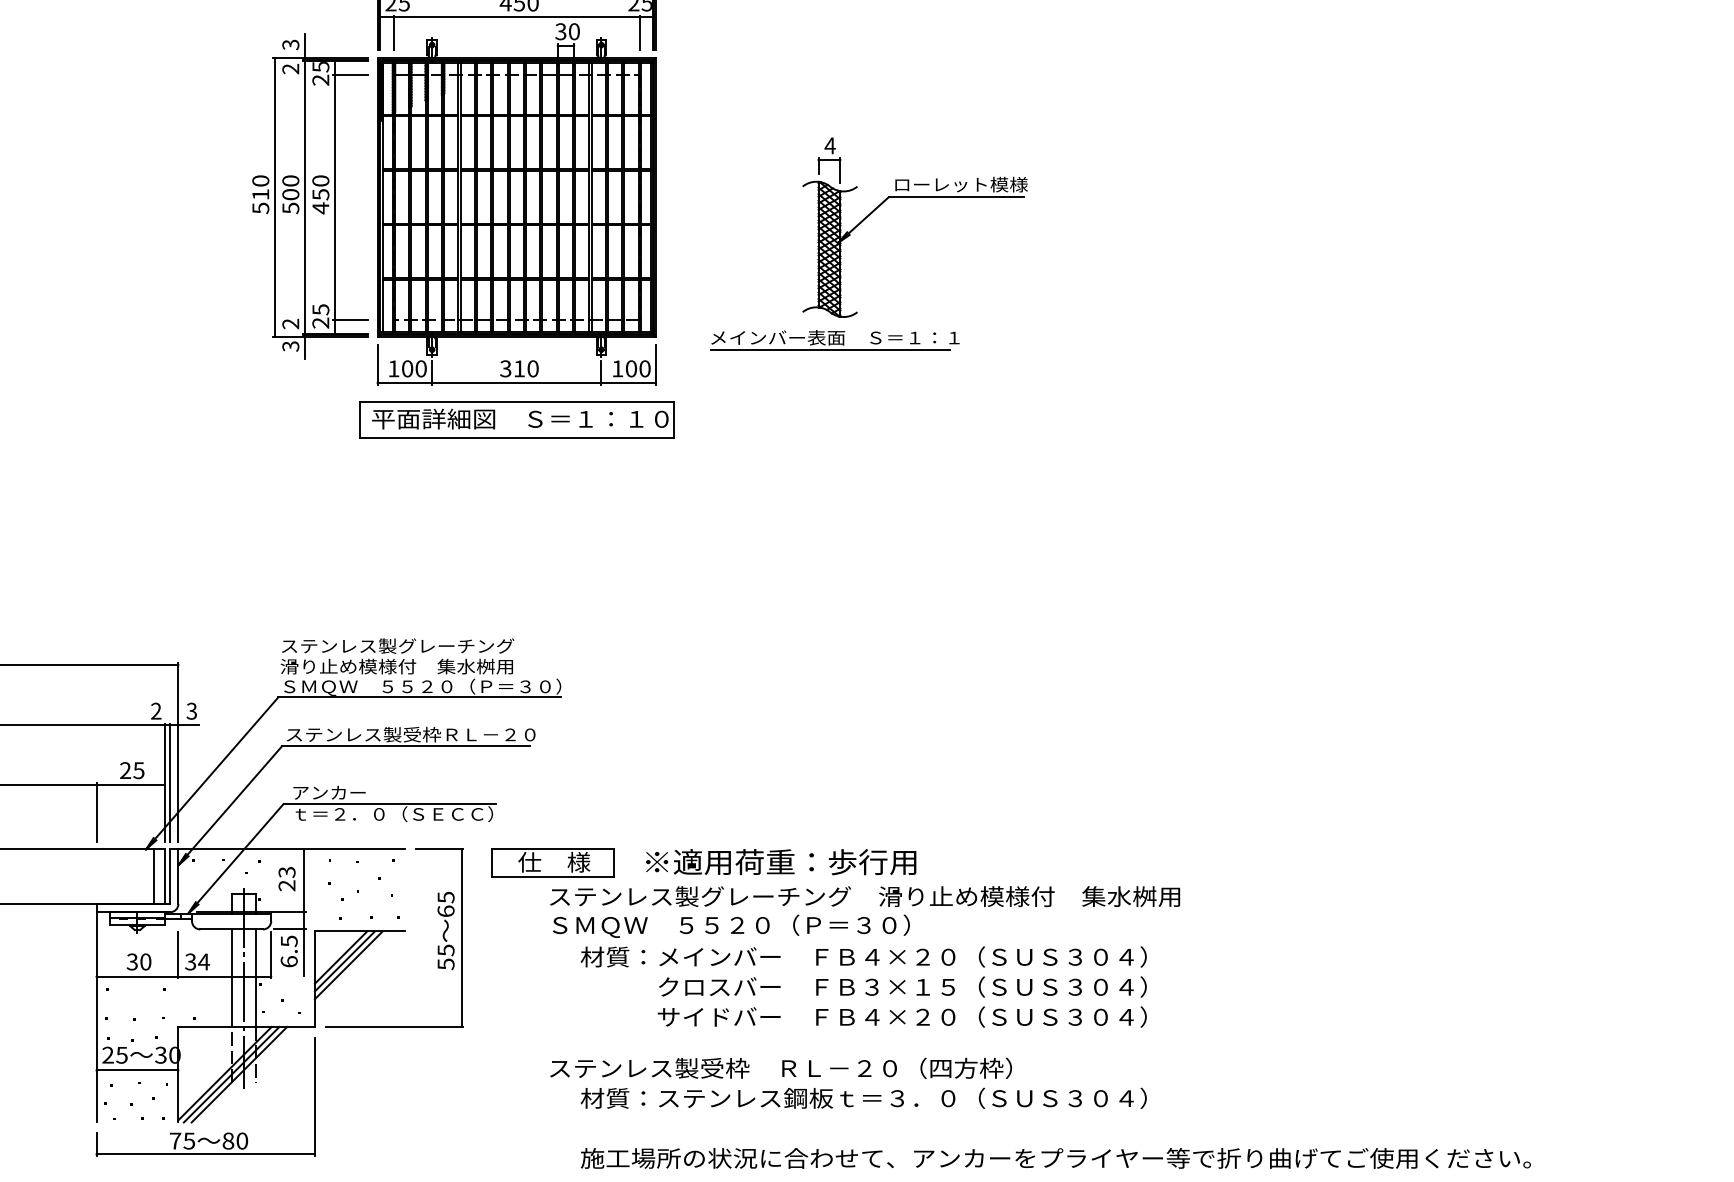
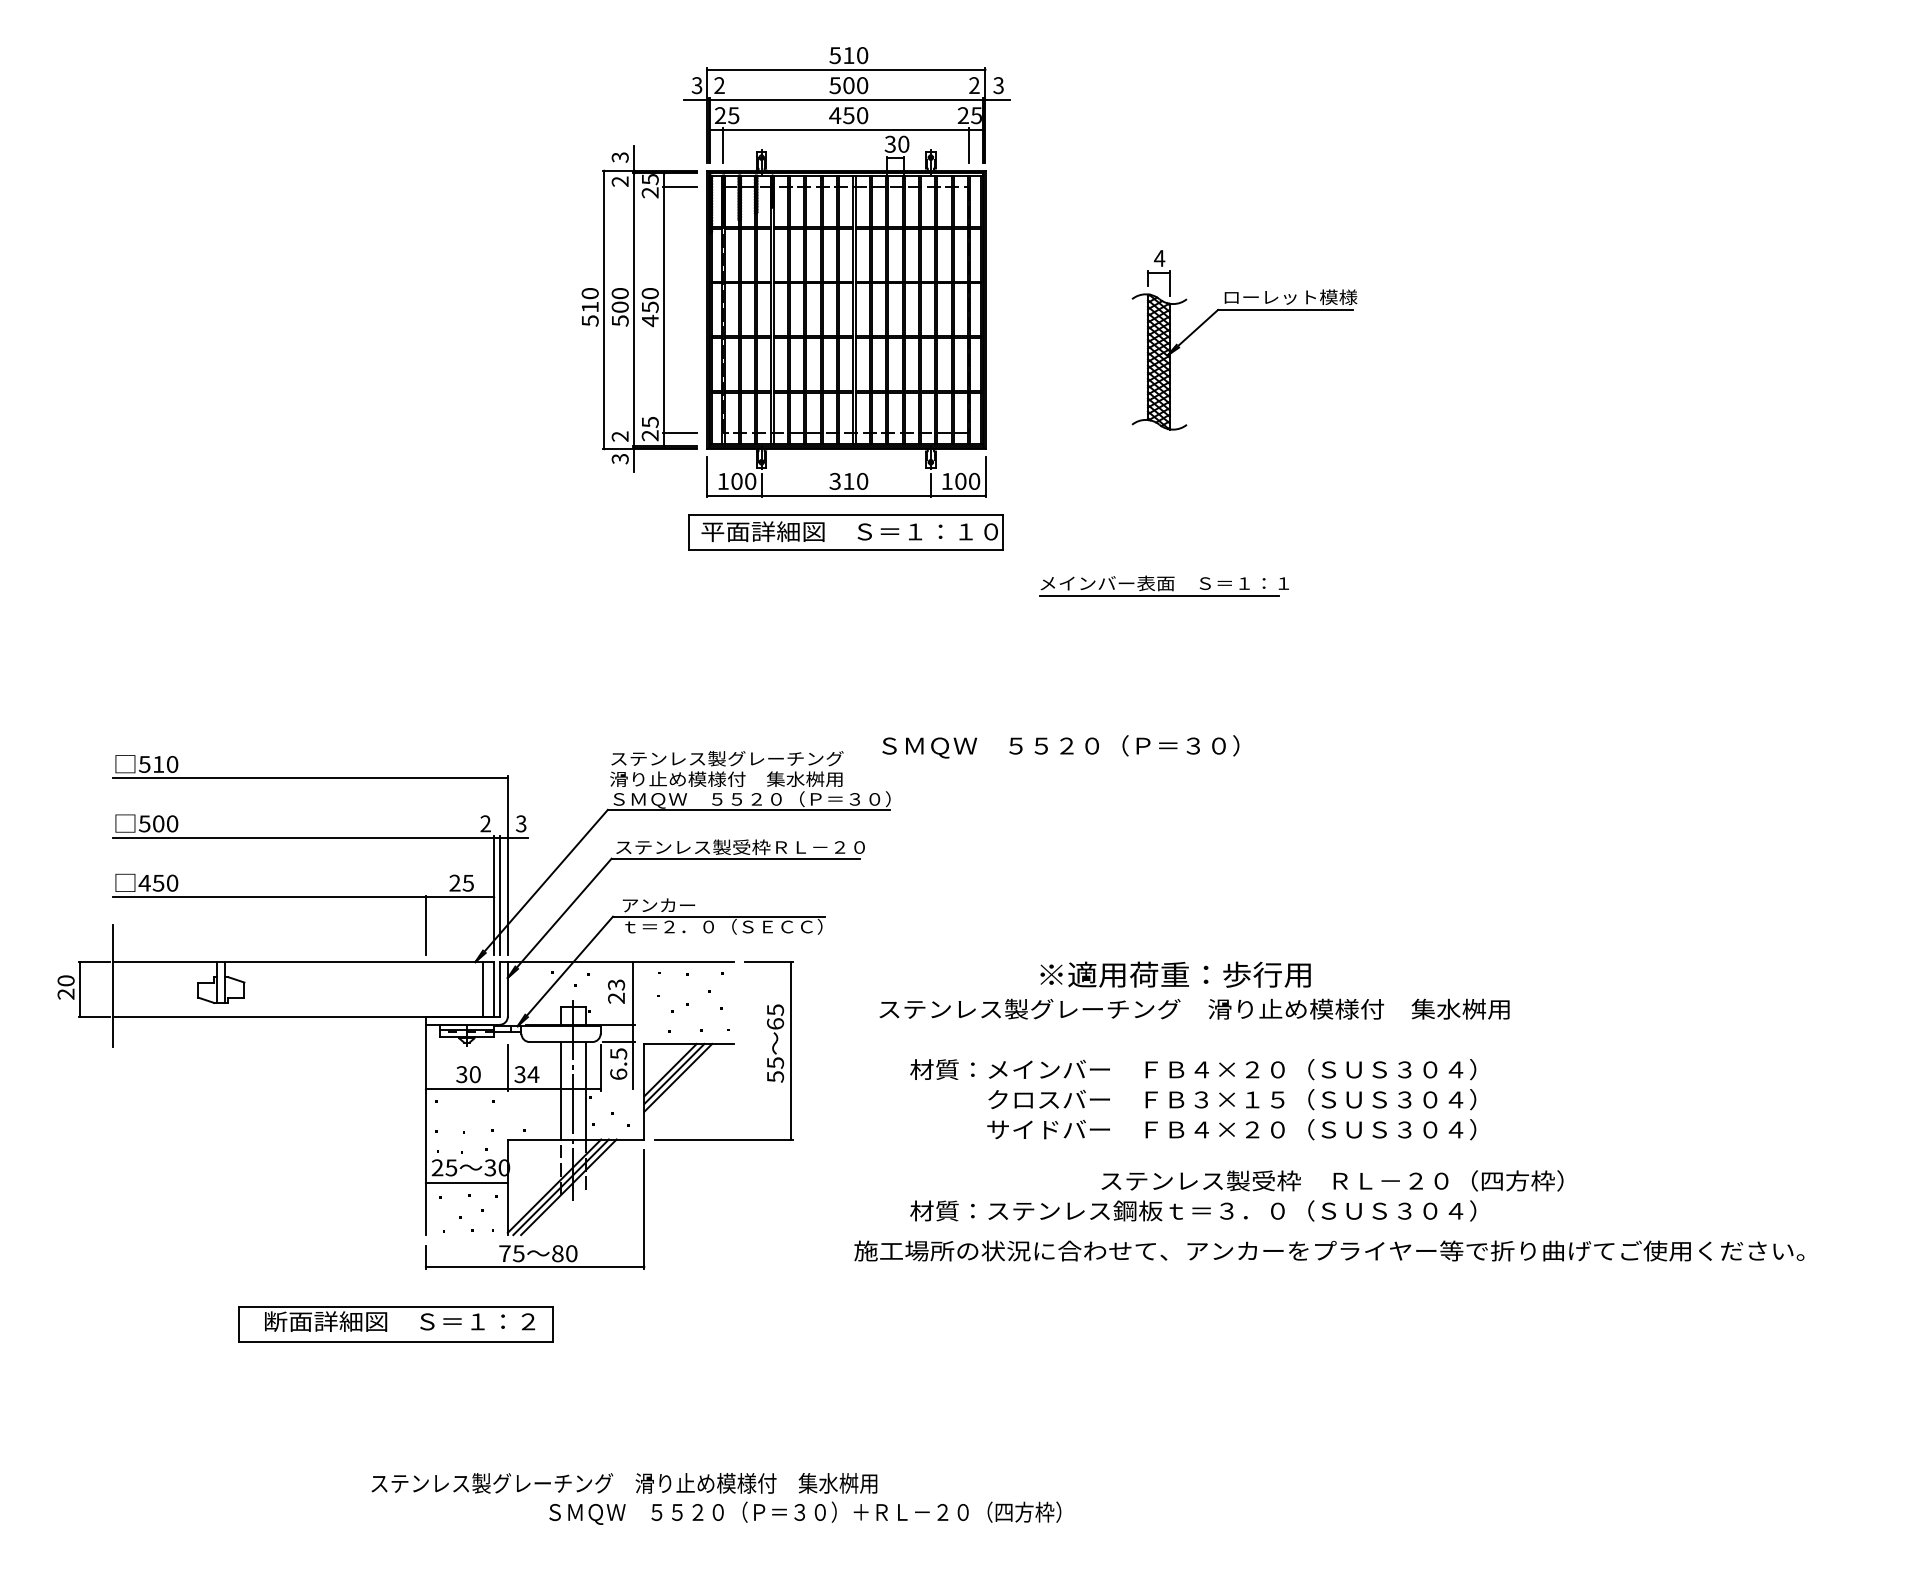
part: (834, 339) -> (1163, 585), moved
text: (781, 861) -> (1175, 974), moved
part: (553, 862) -> (882, 975), removed
text: (731, 925) -> (1060, 746), moved
text: (781, 1067) -> (1332, 1180), moved
text: (1056, 1157) -> (1329, 1250), moved

